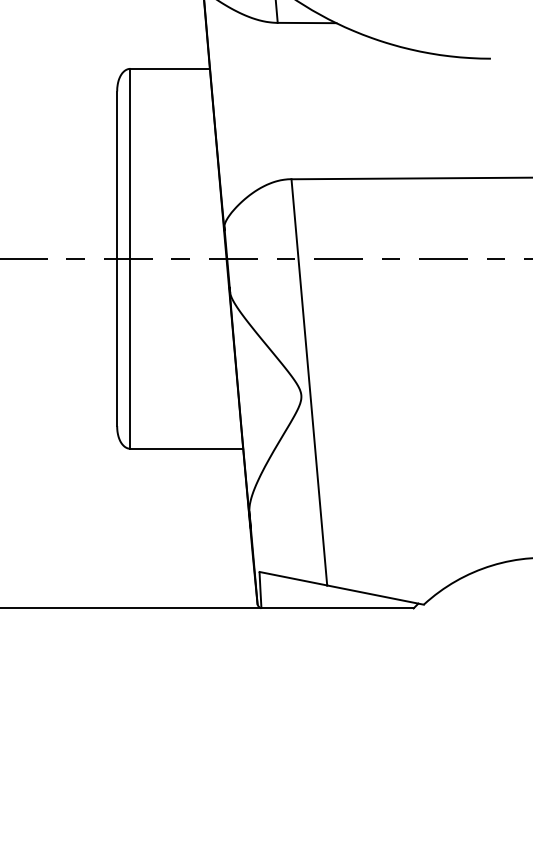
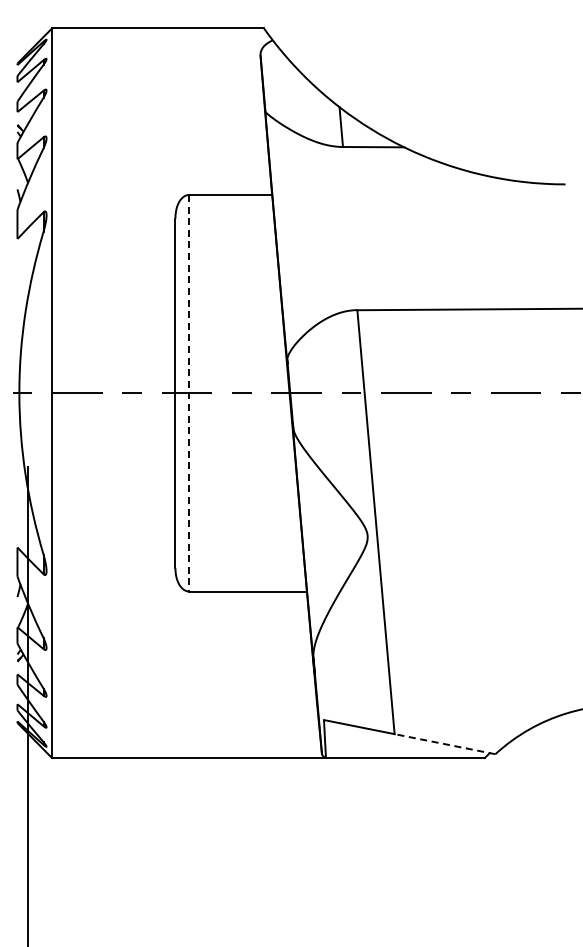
line: (130, 259) -> (189, 393), solid -> dashed
line: (374, 595) -> (444, 744), solid -> dashed

